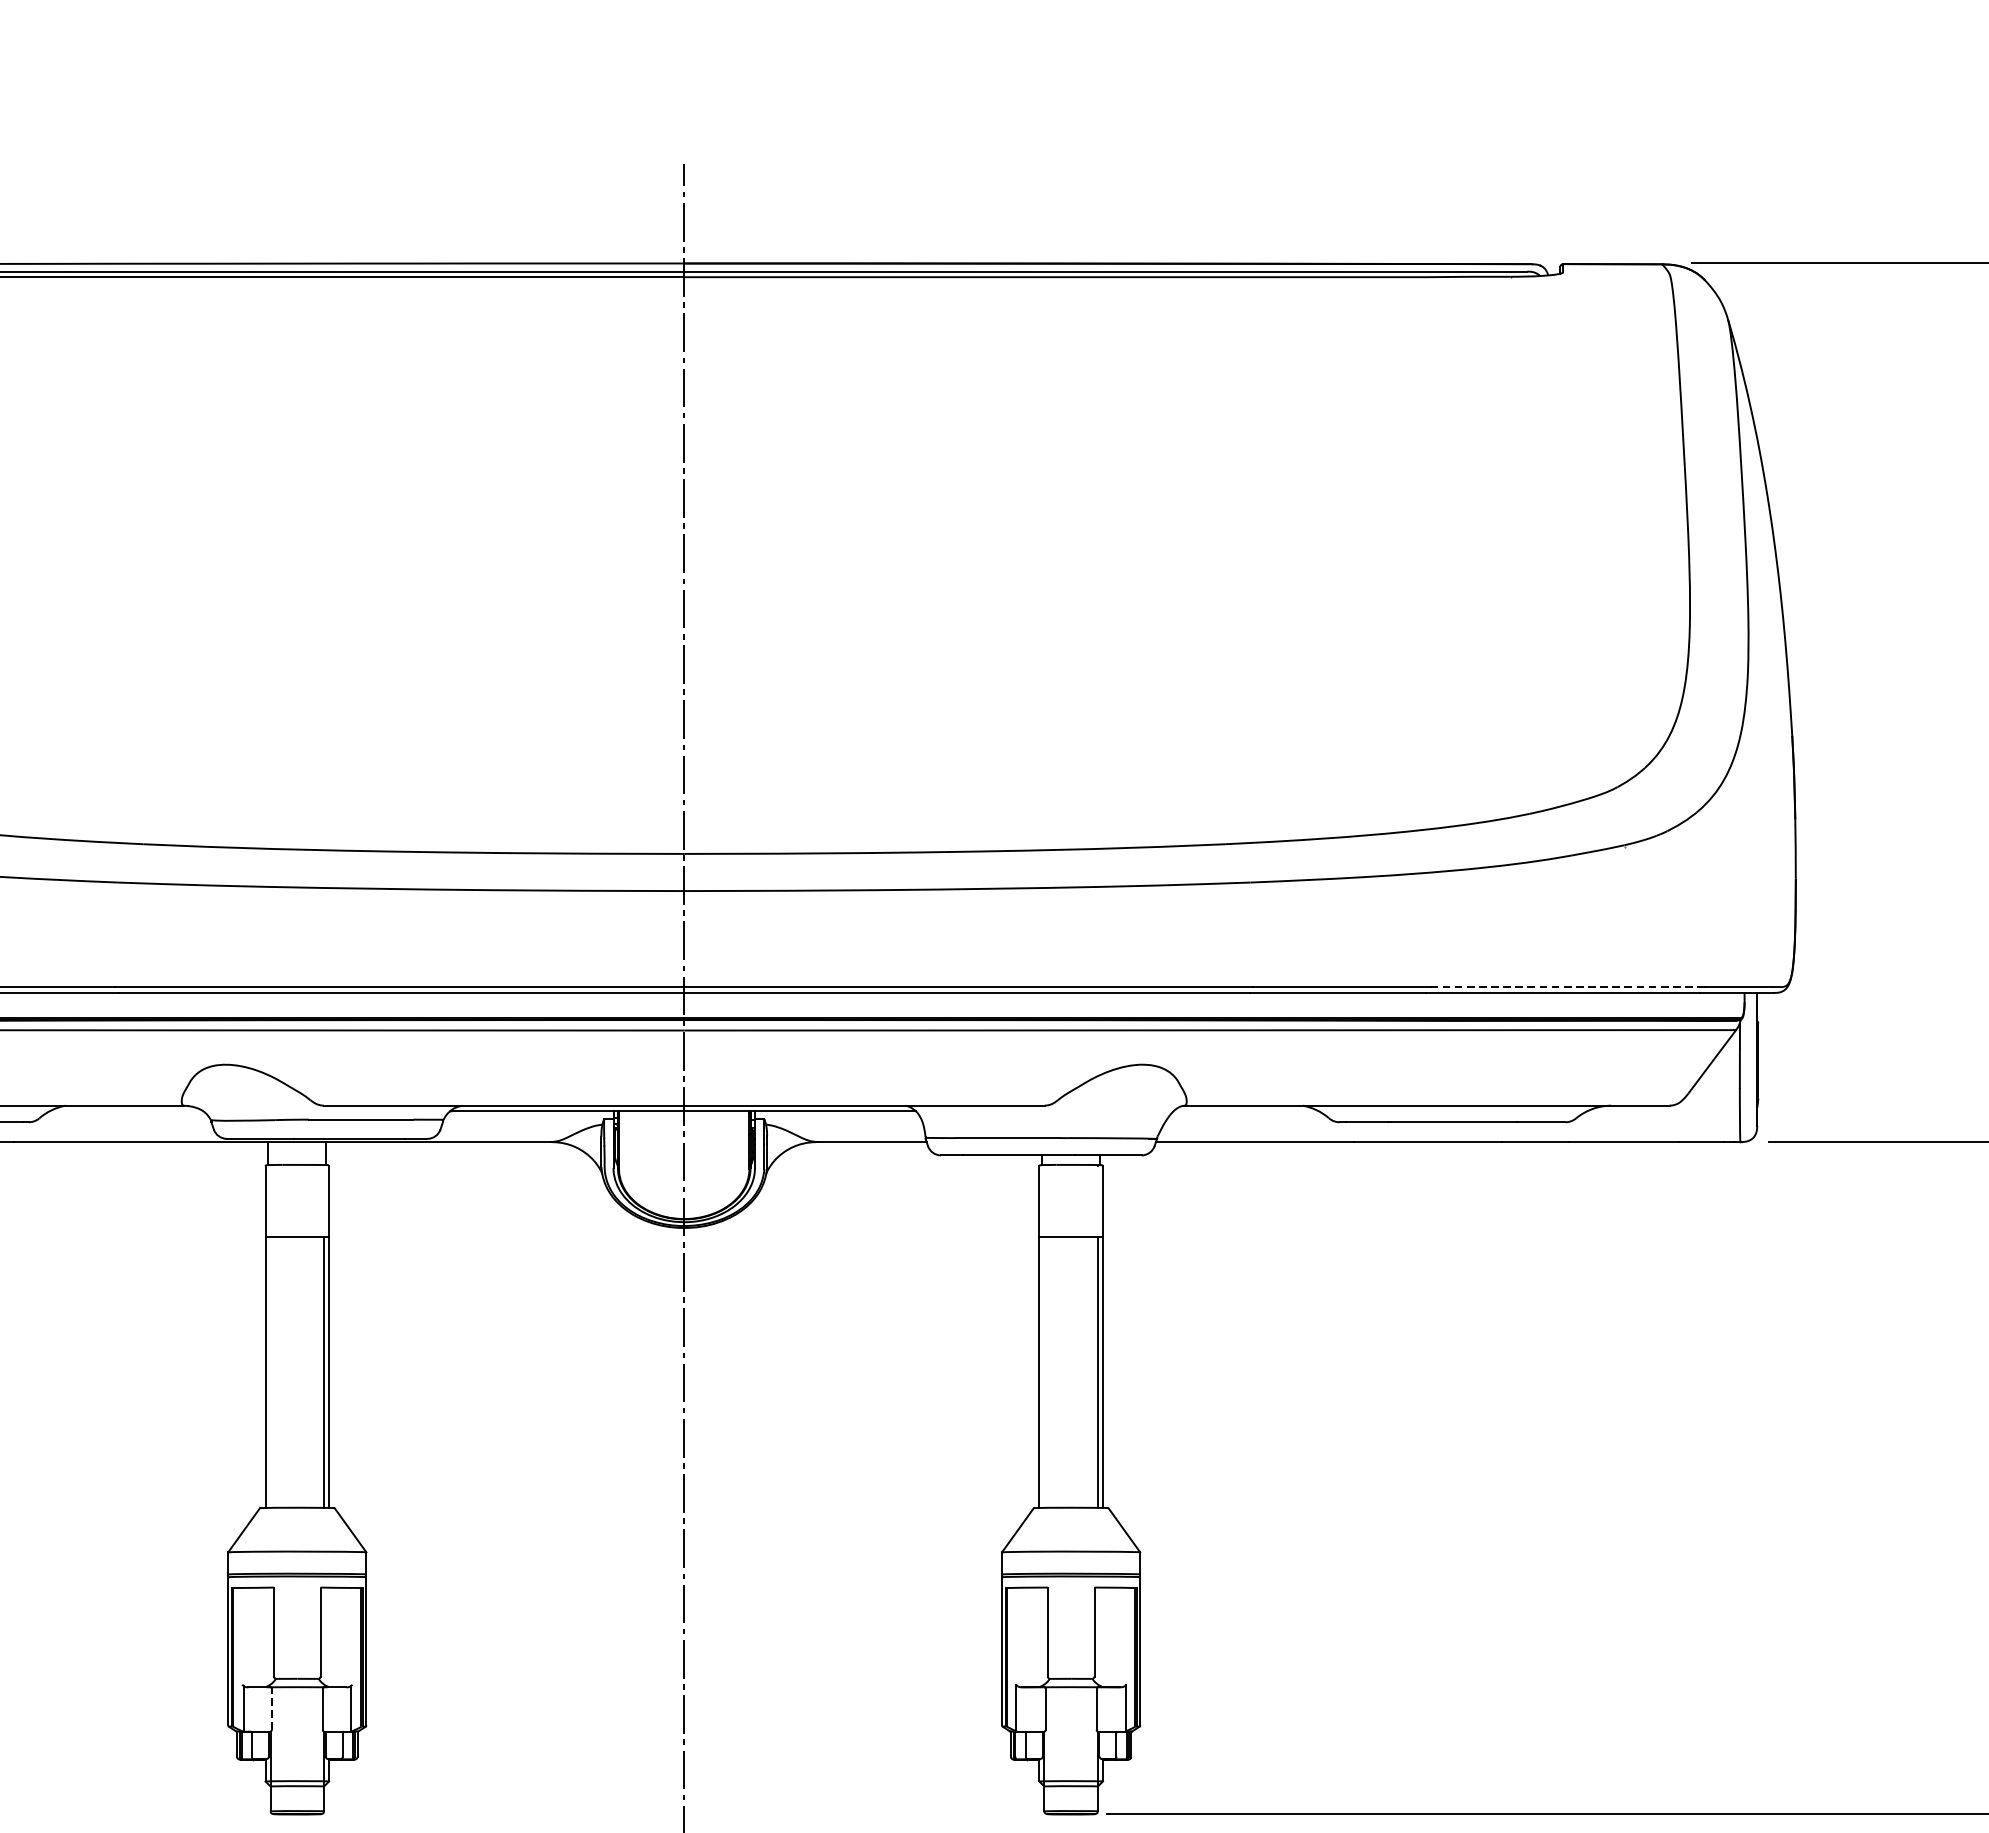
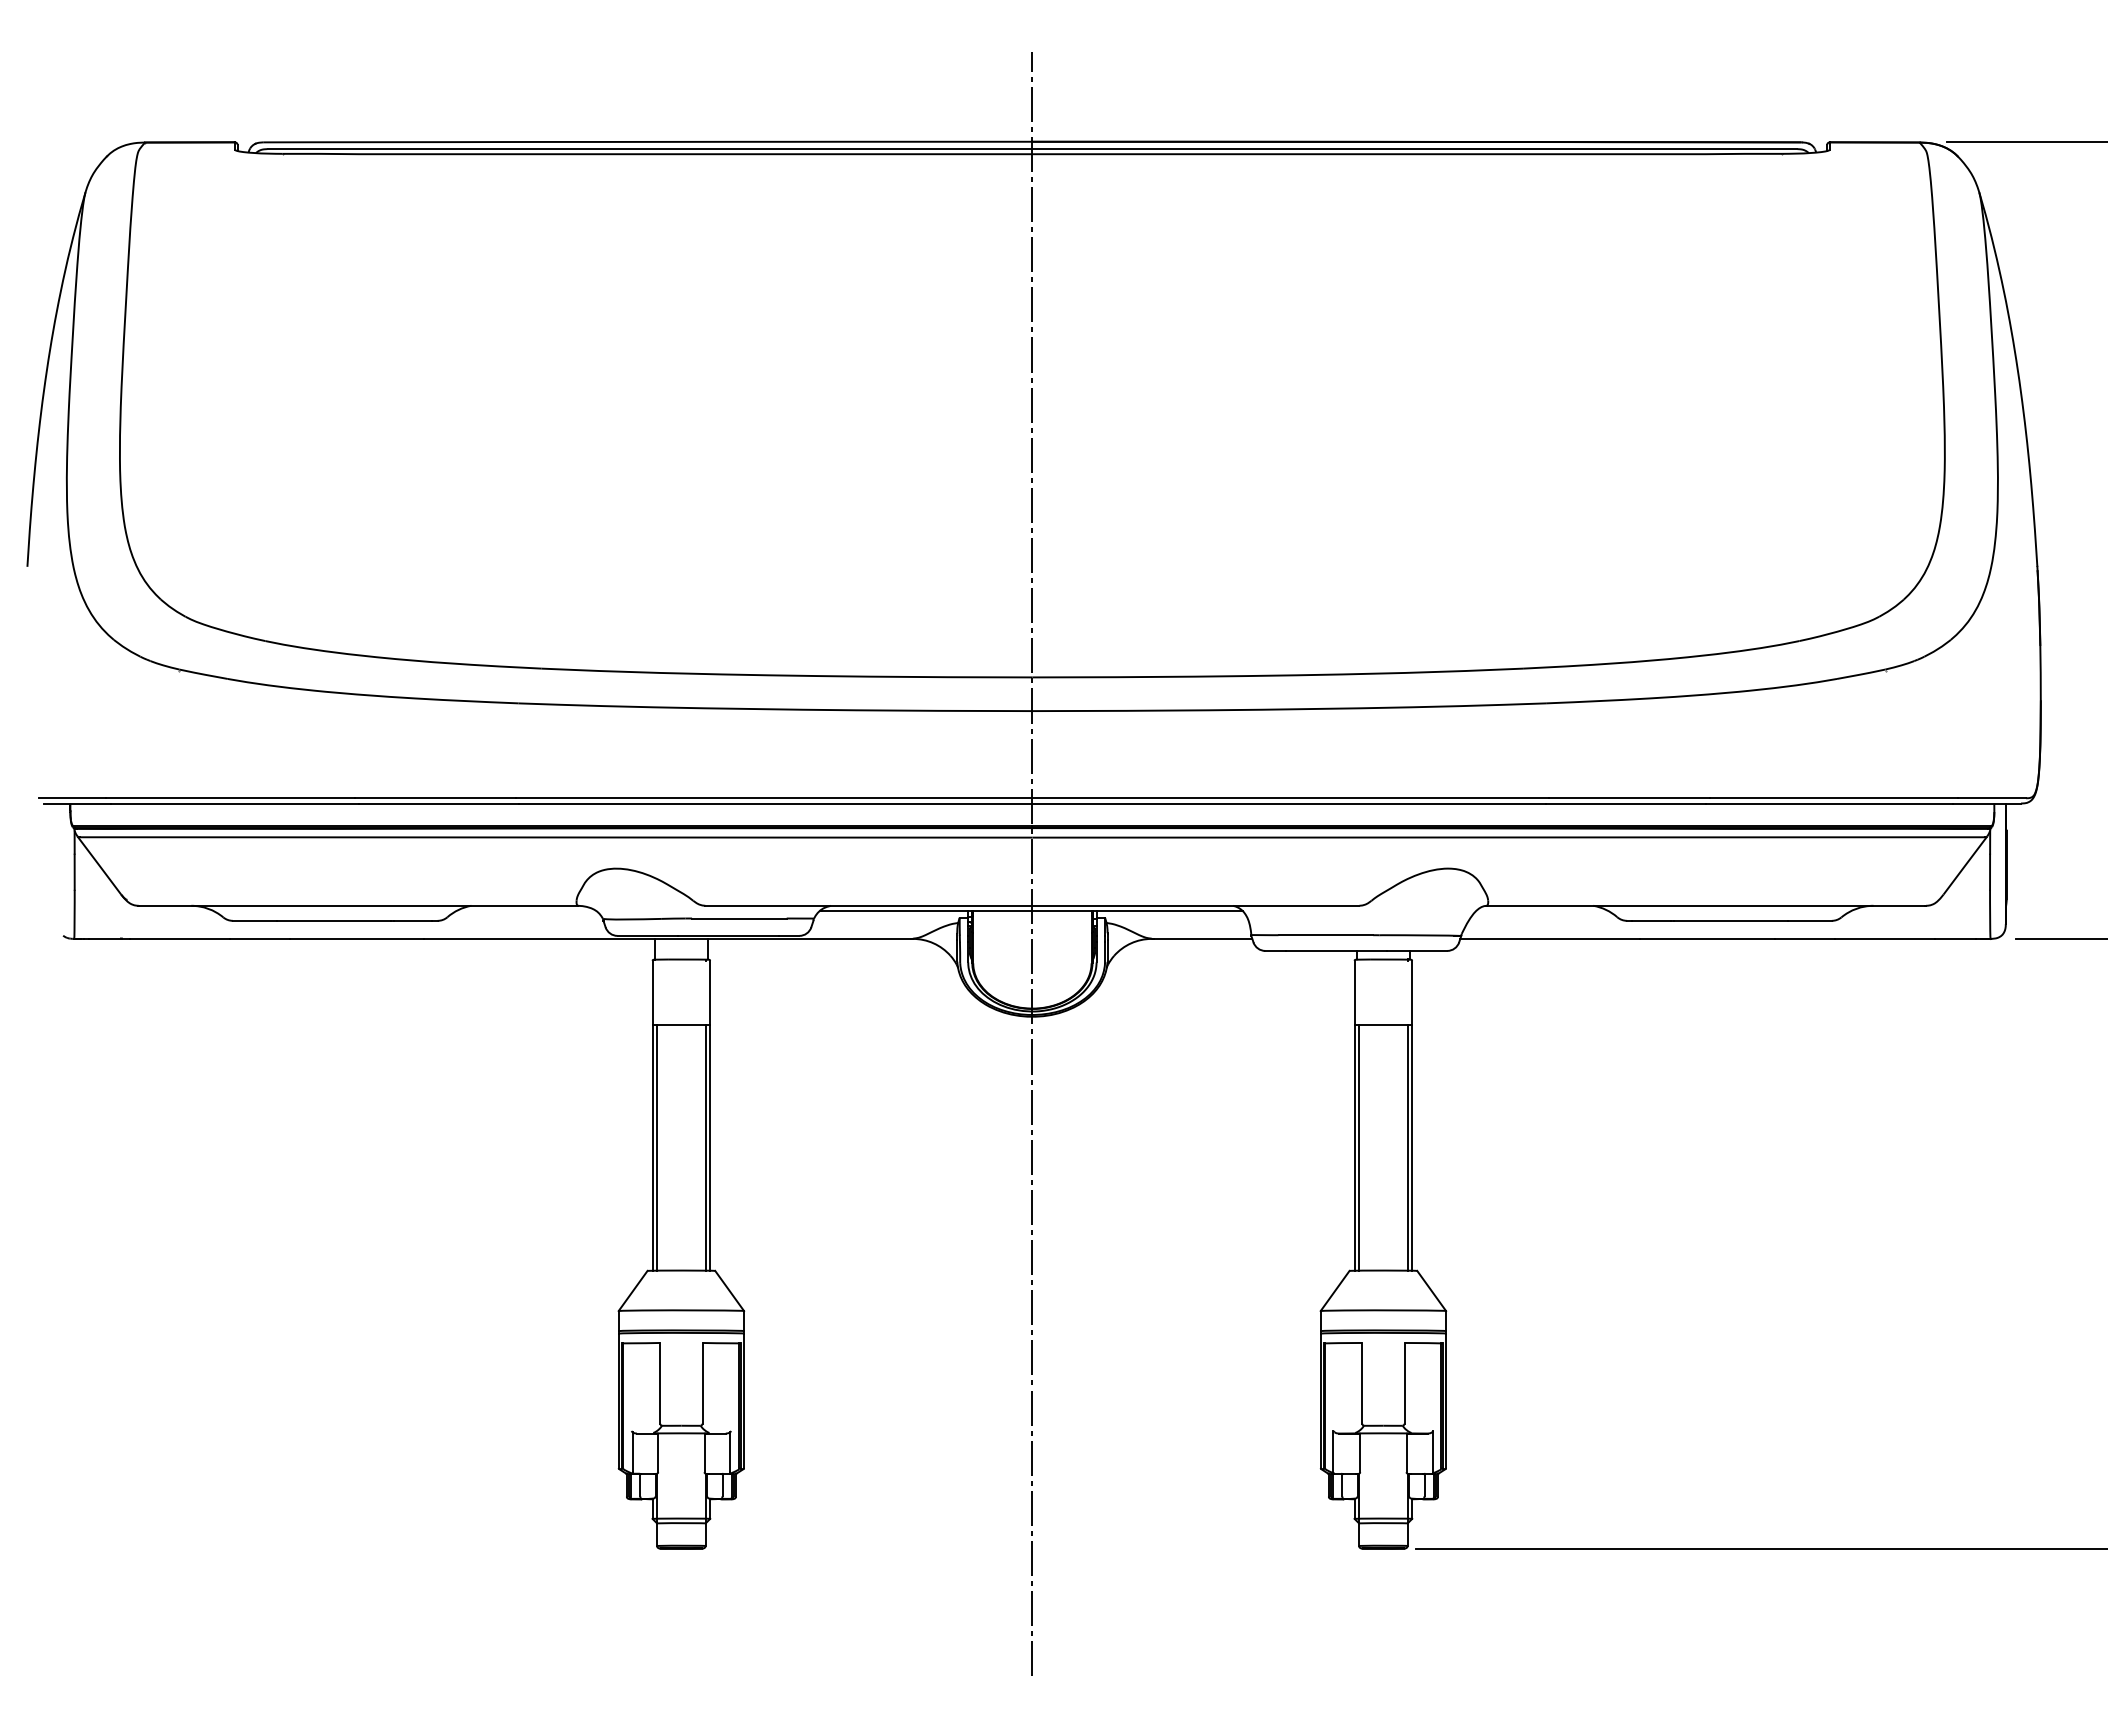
line: (1567, 987) -> (1833, 798), dashed -> solid
line: (270, 1372) -> (657, 1147), added
line: (1044, 1372) -> (1359, 1147), added
line: (272, 1708) -> (658, 1452), dashed -> solid

